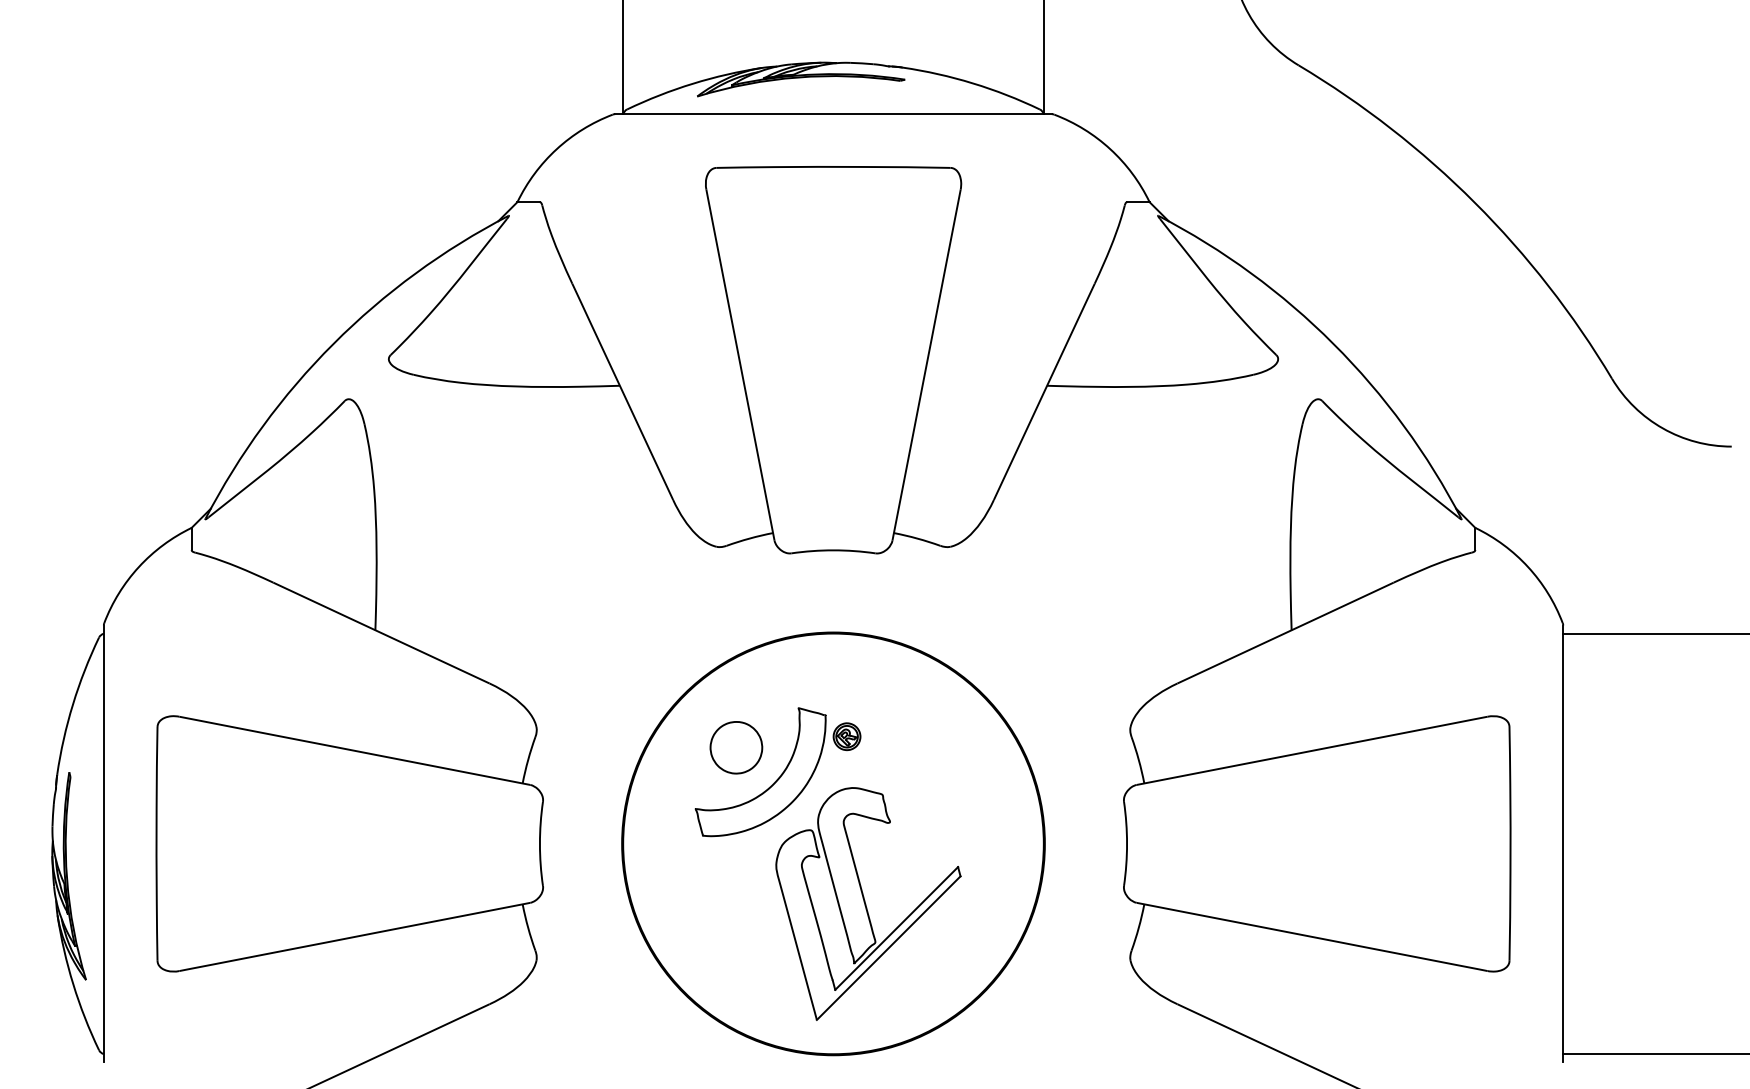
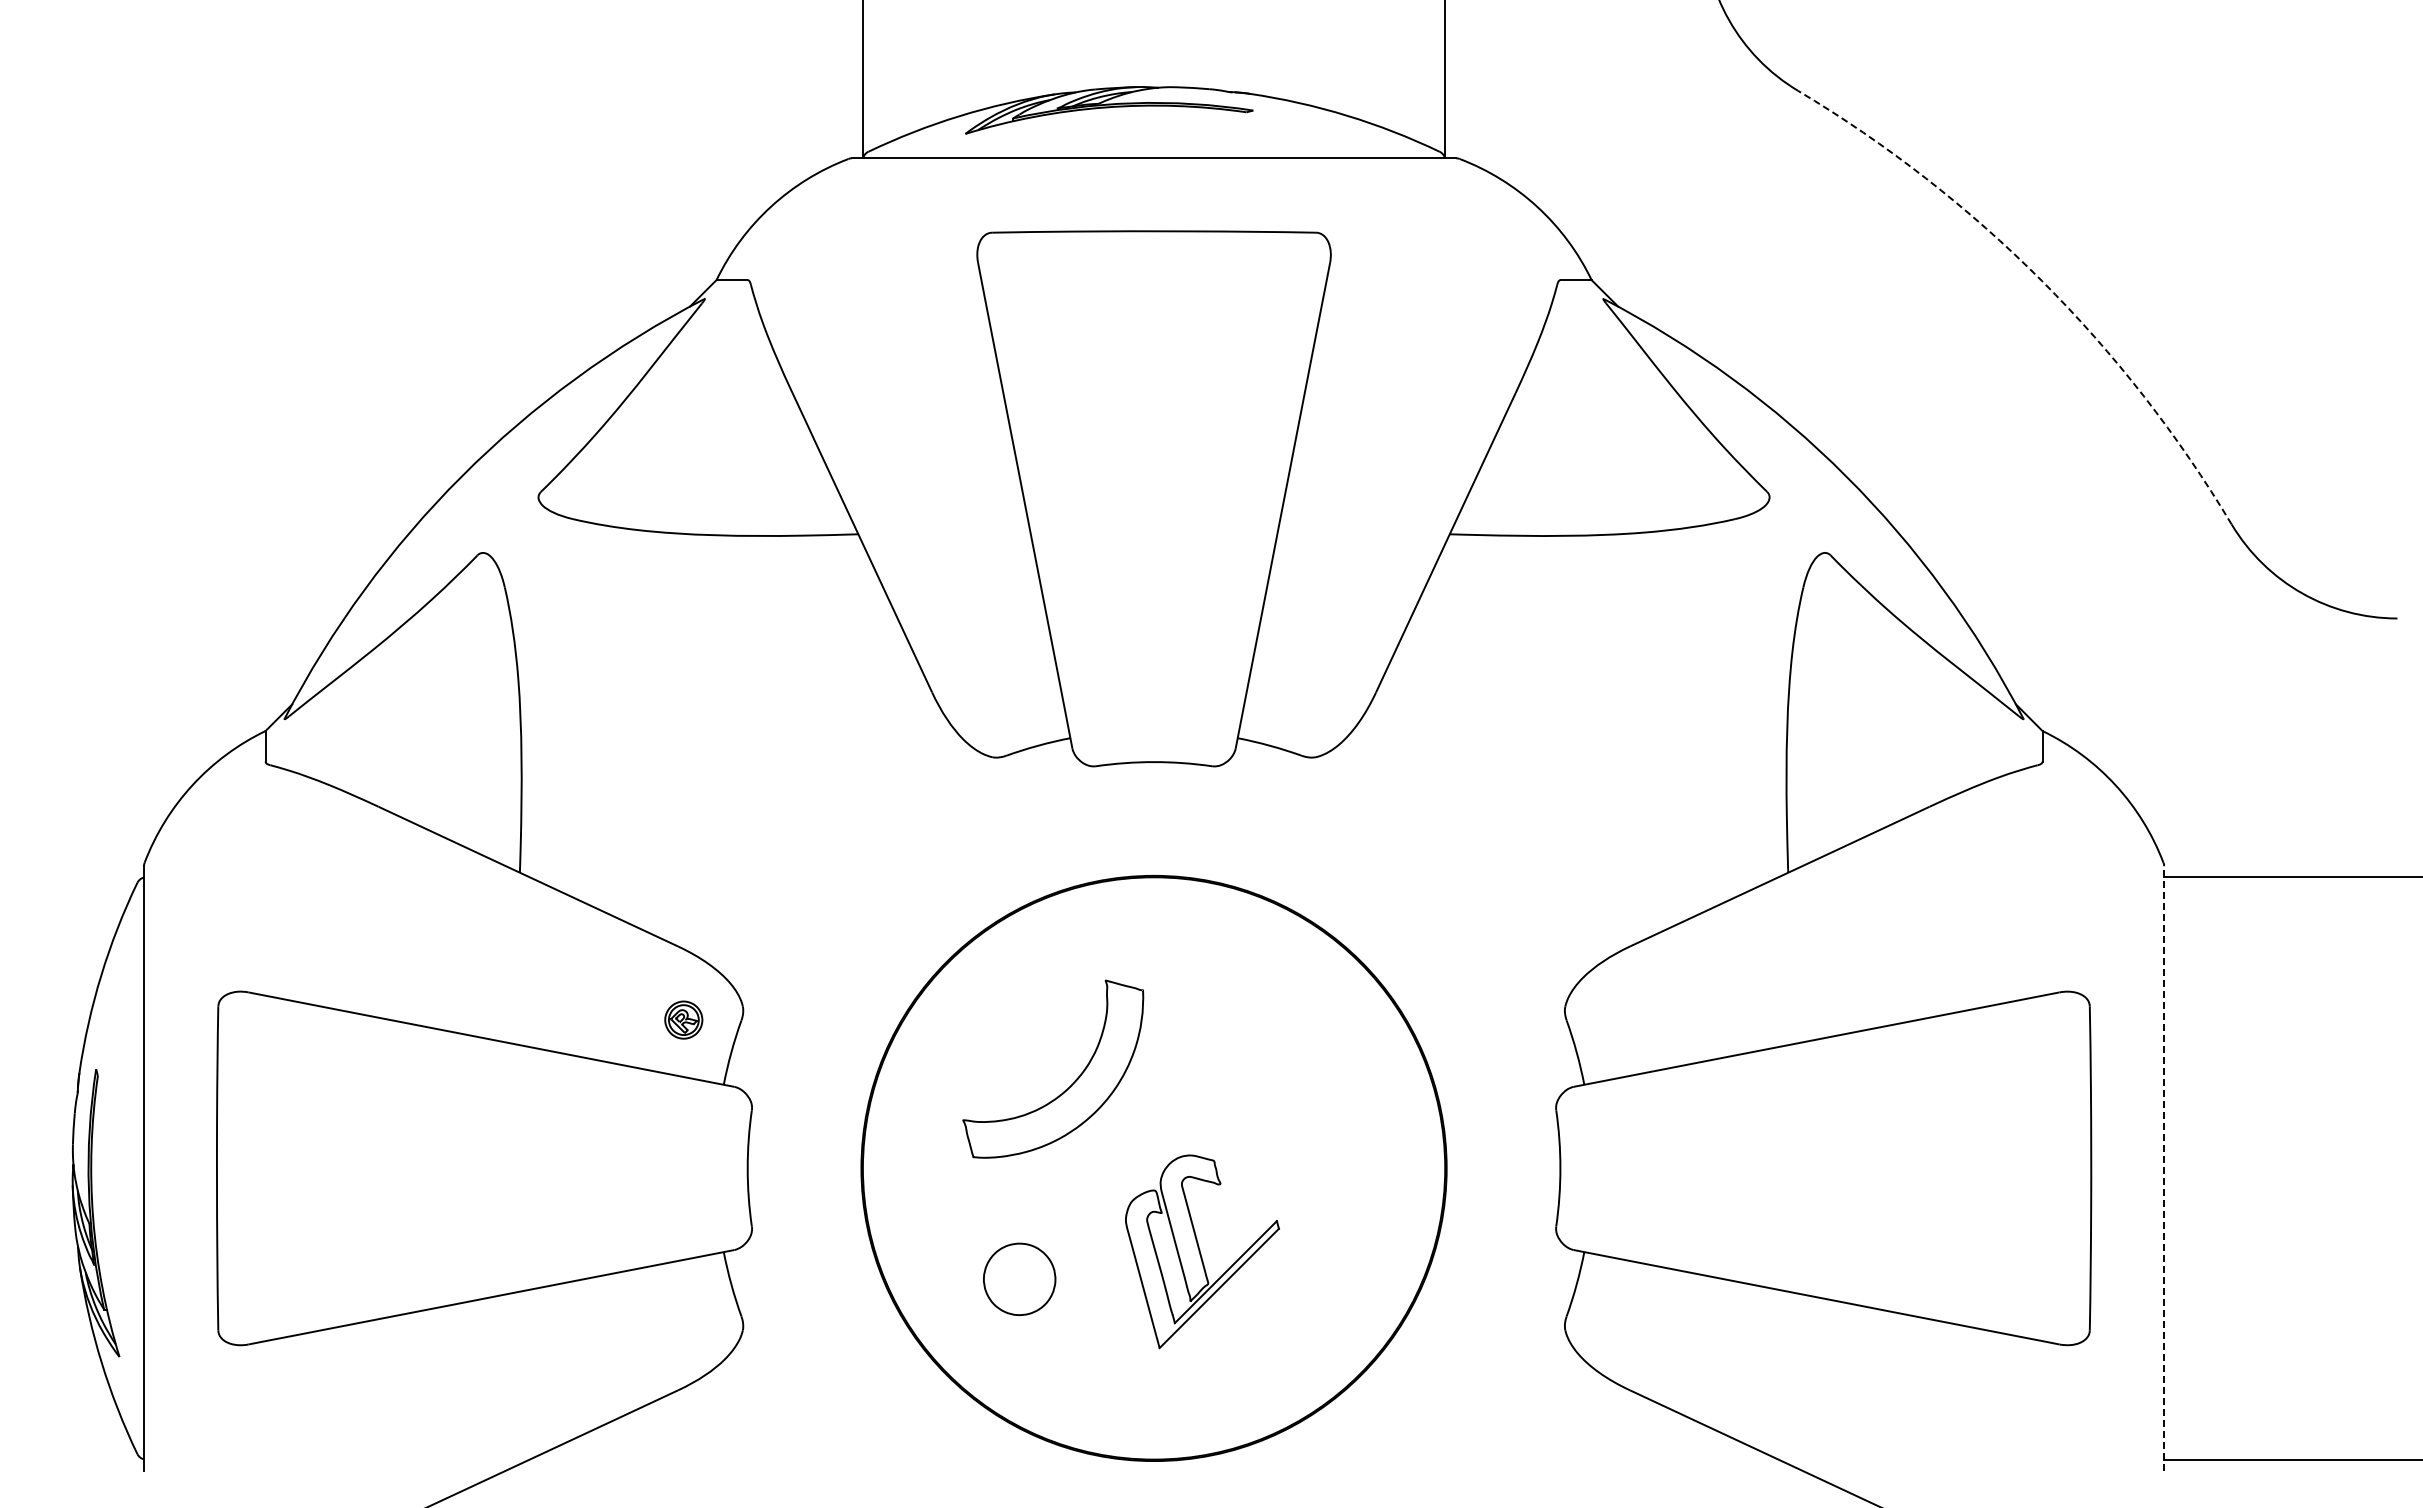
arc: (1474, 202) -> (2041, 280), solid -> dashed
part: (846, 736) -> (683, 1019), moved
part: (736, 747) -> (1019, 1278), moved
line: (1563, 843) -> (2164, 1167), solid -> dashed
part: (868, 903) -> (1202, 1251), size x0.6

